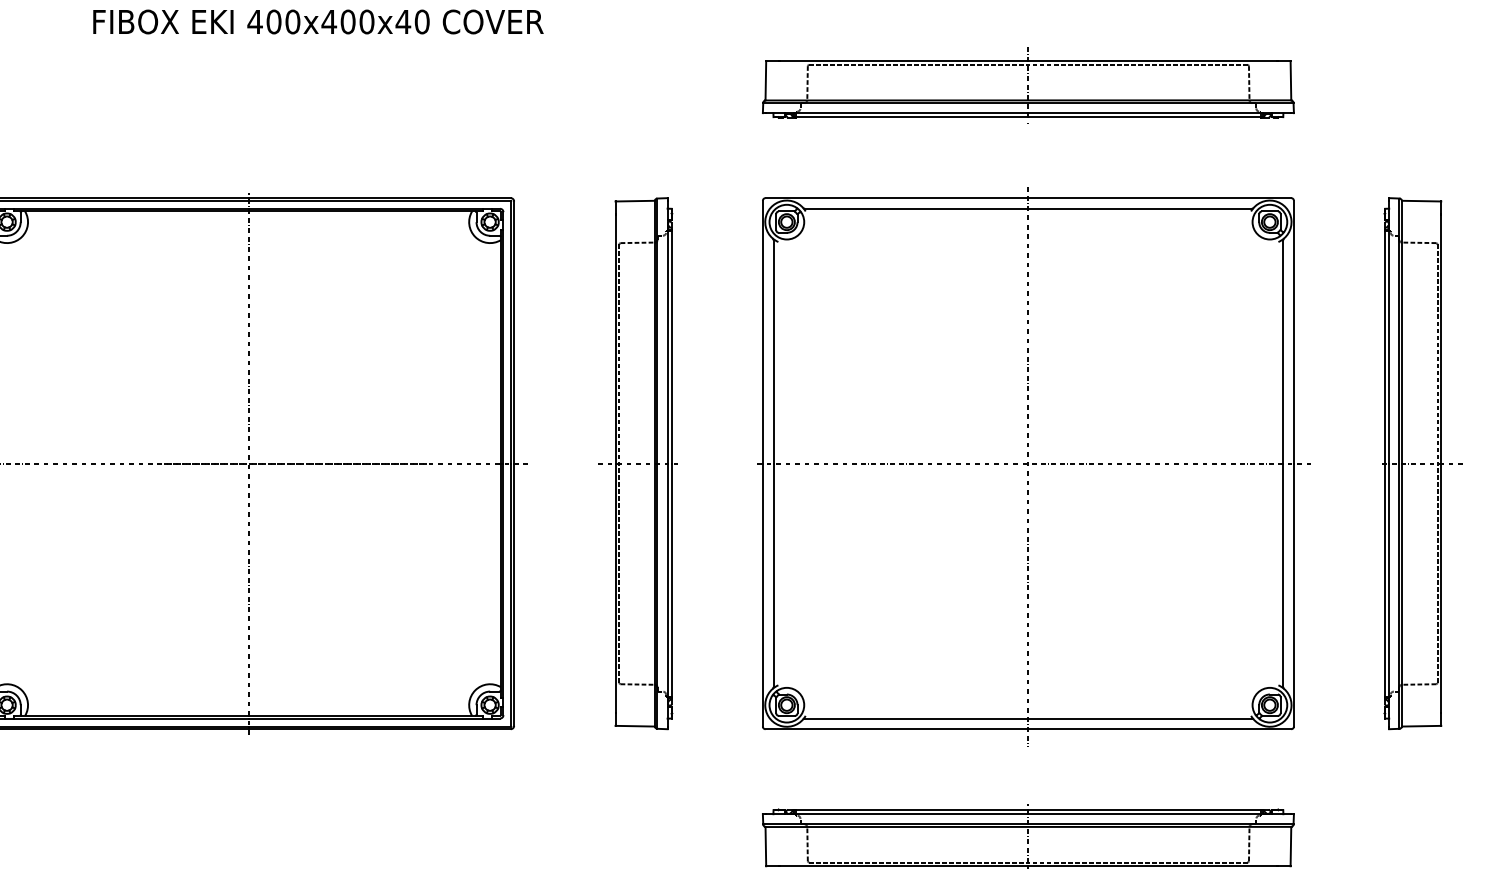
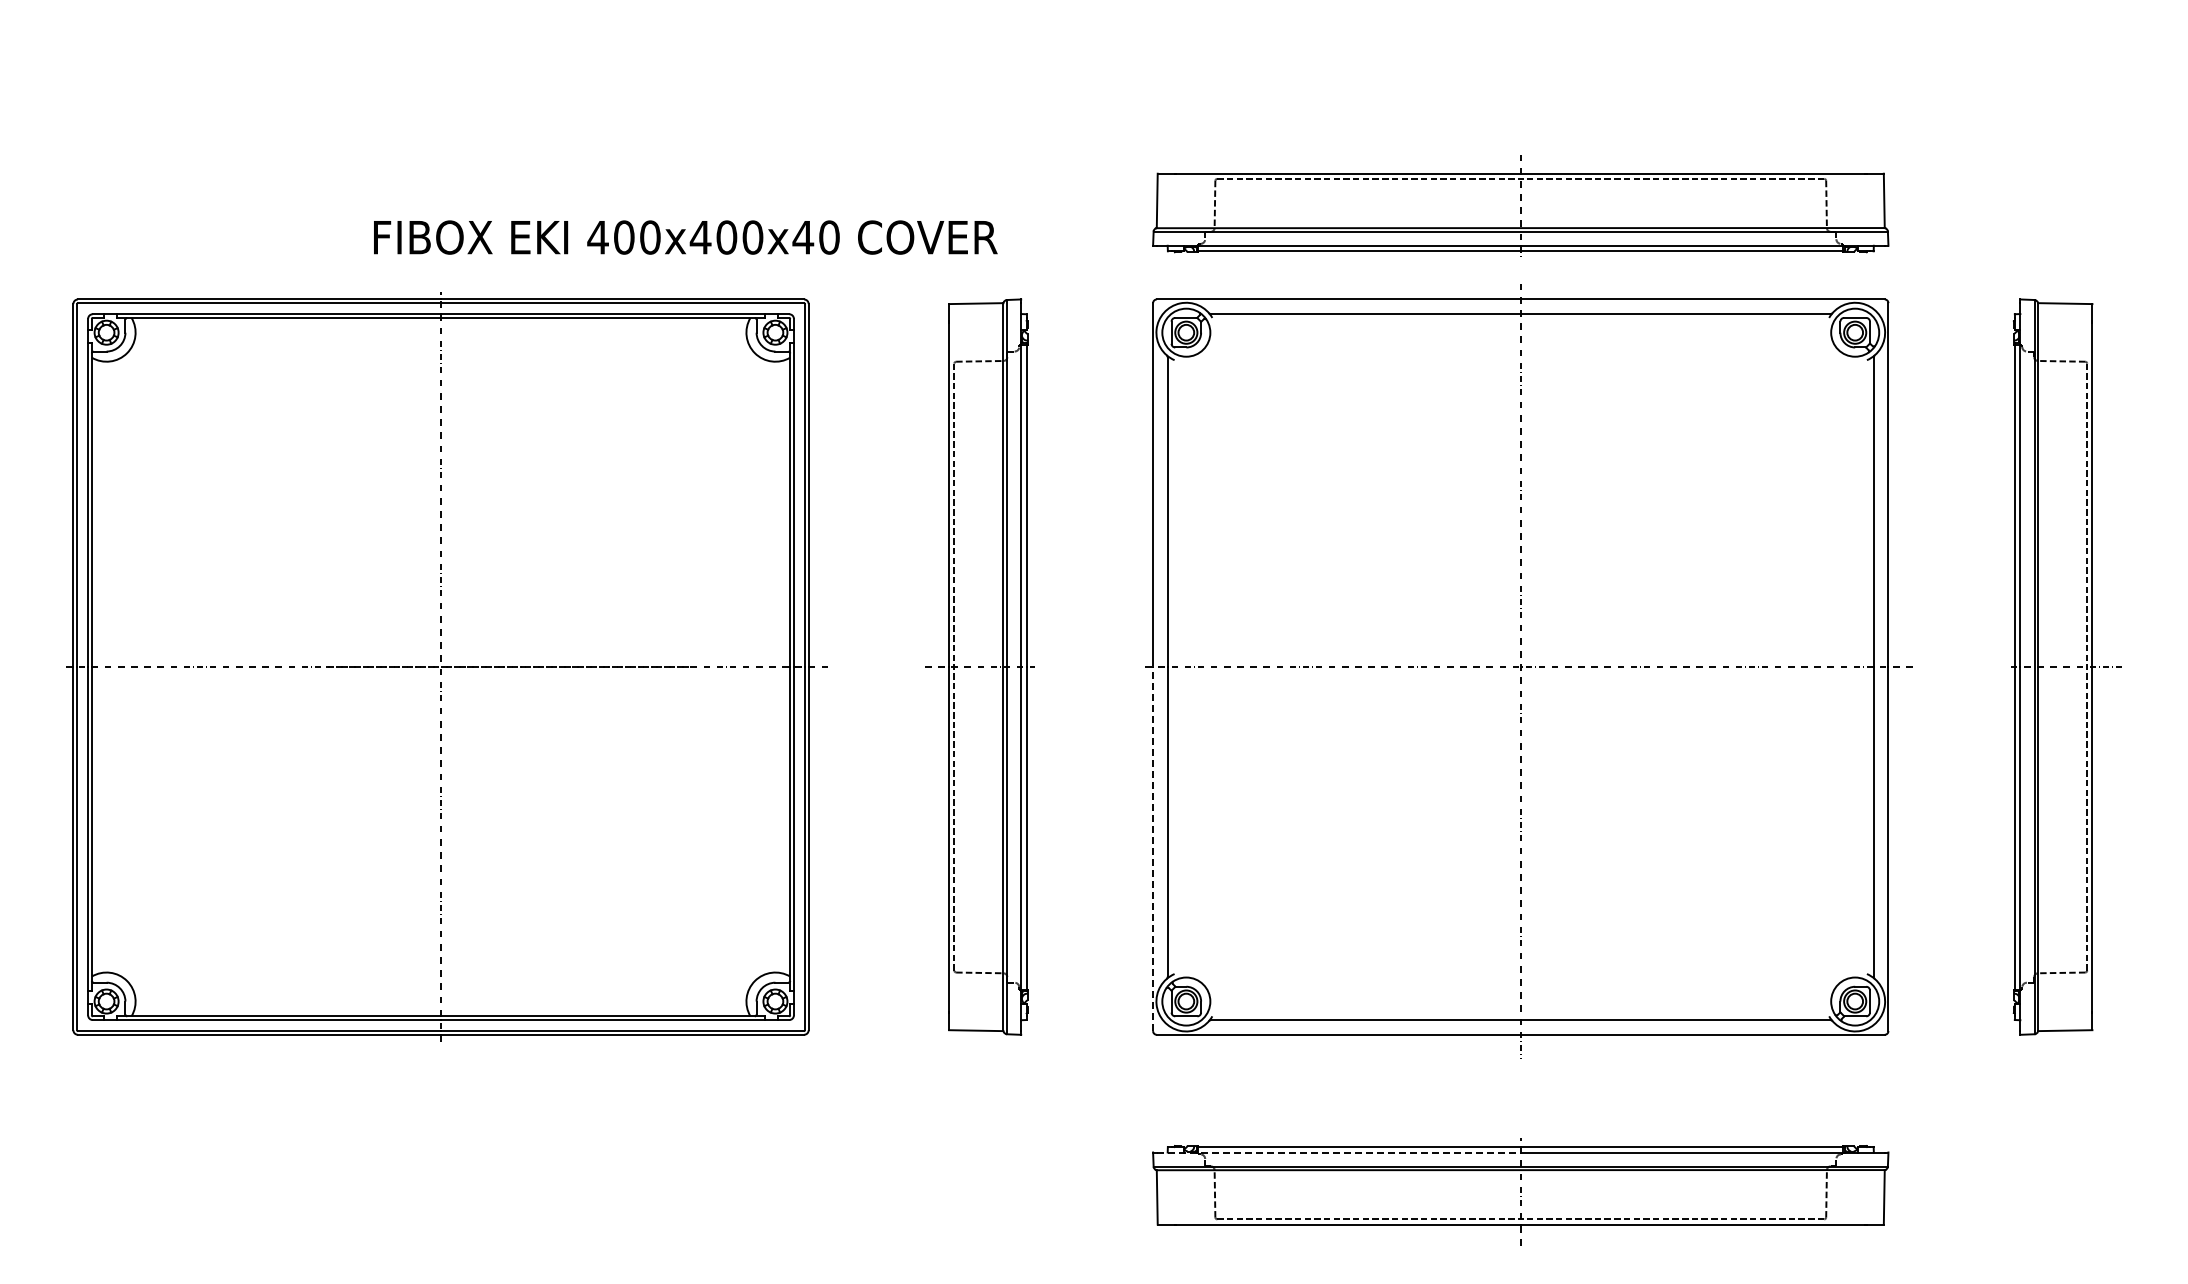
text: (318, 21) -> (685, 237), moved
part: (1028, 84) -> (1520, 205), moved
line: (763, 595) -> (1153, 849), solid -> dashed
line: (896, 814) -> (1338, 1152), solid -> dashed

